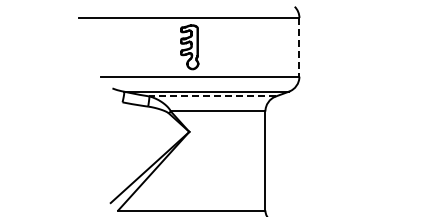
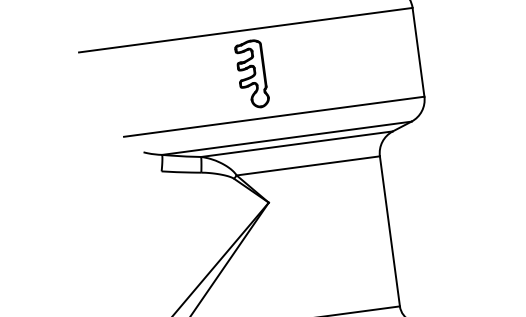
line: (299, 47) -> (418, 52), dashed -> solid
line: (212, 96) -> (296, 144), dashed -> solid

